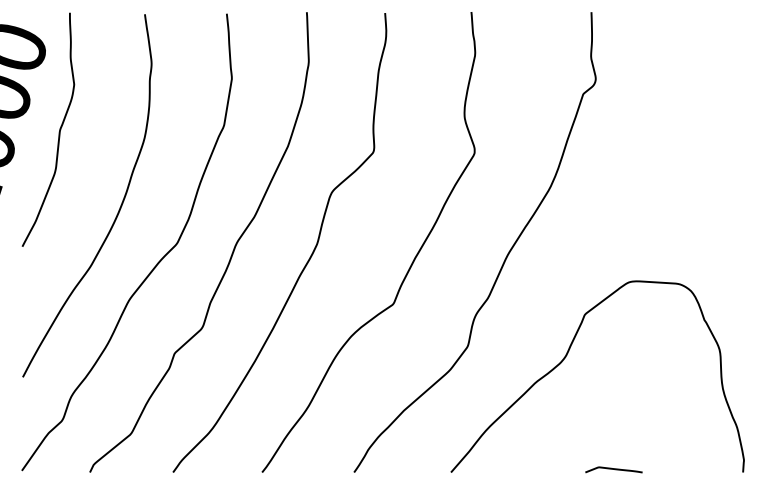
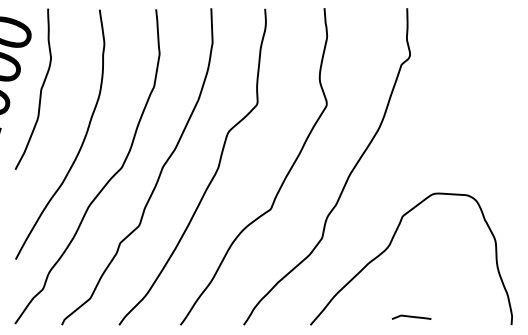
curve: (613, 468) -> (411, 316), moved

